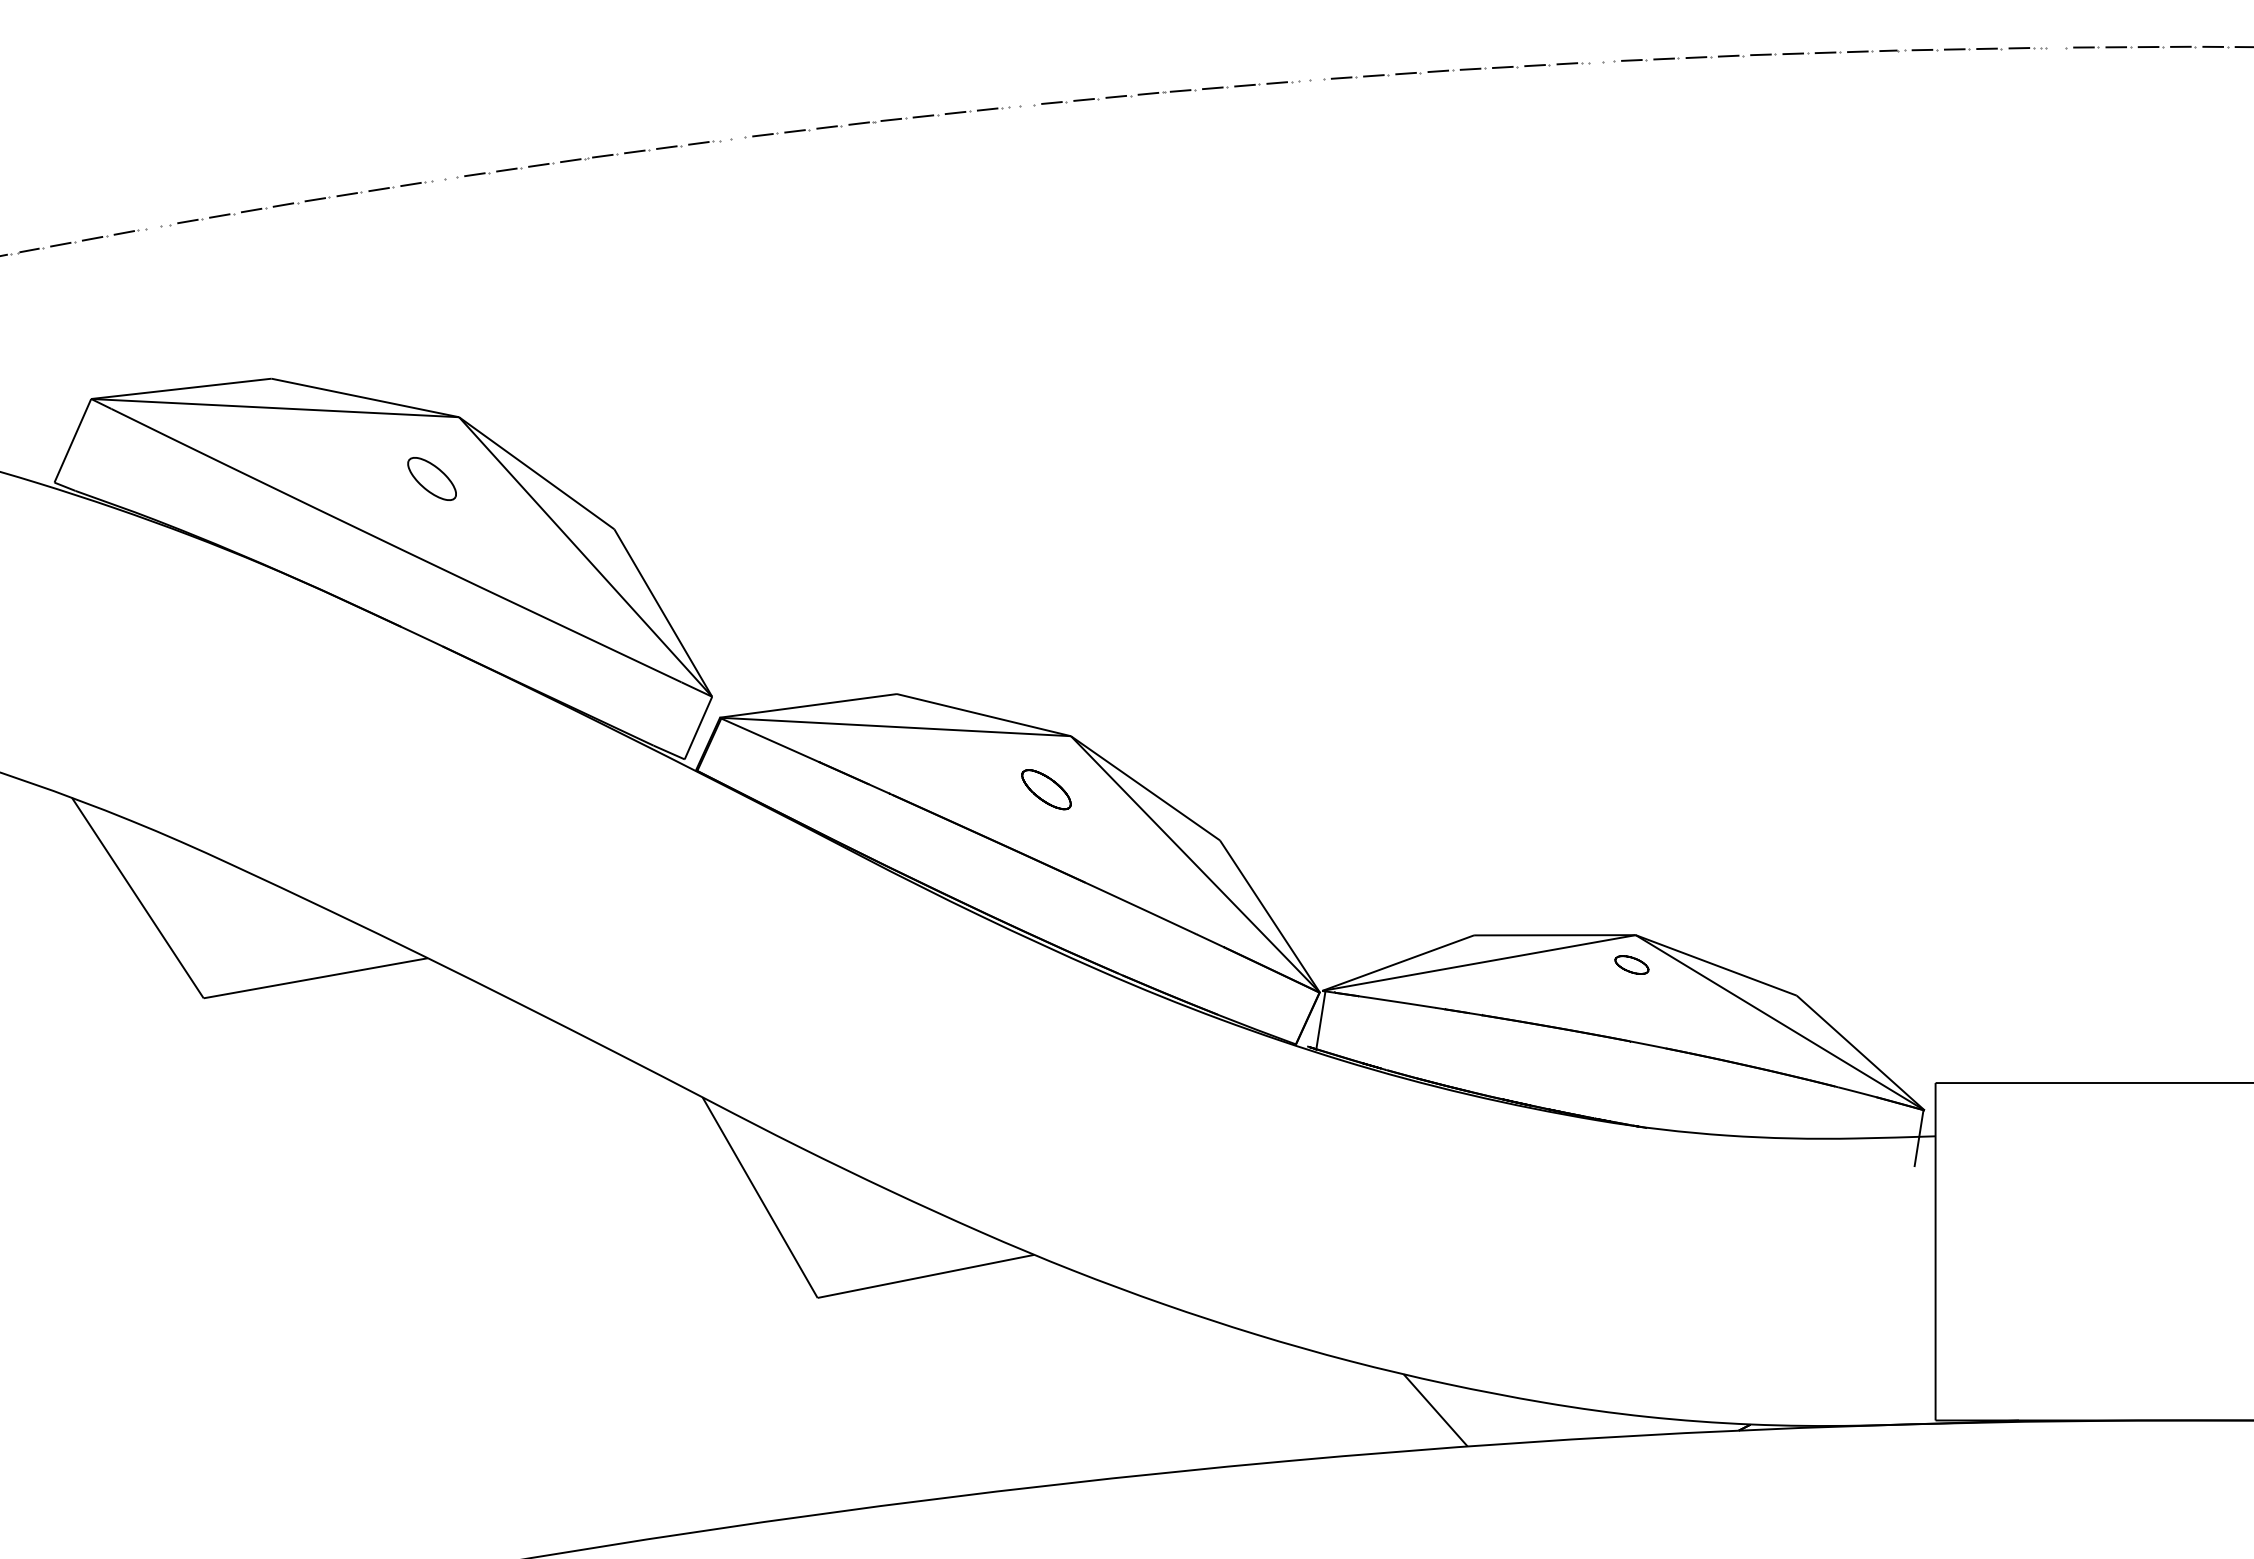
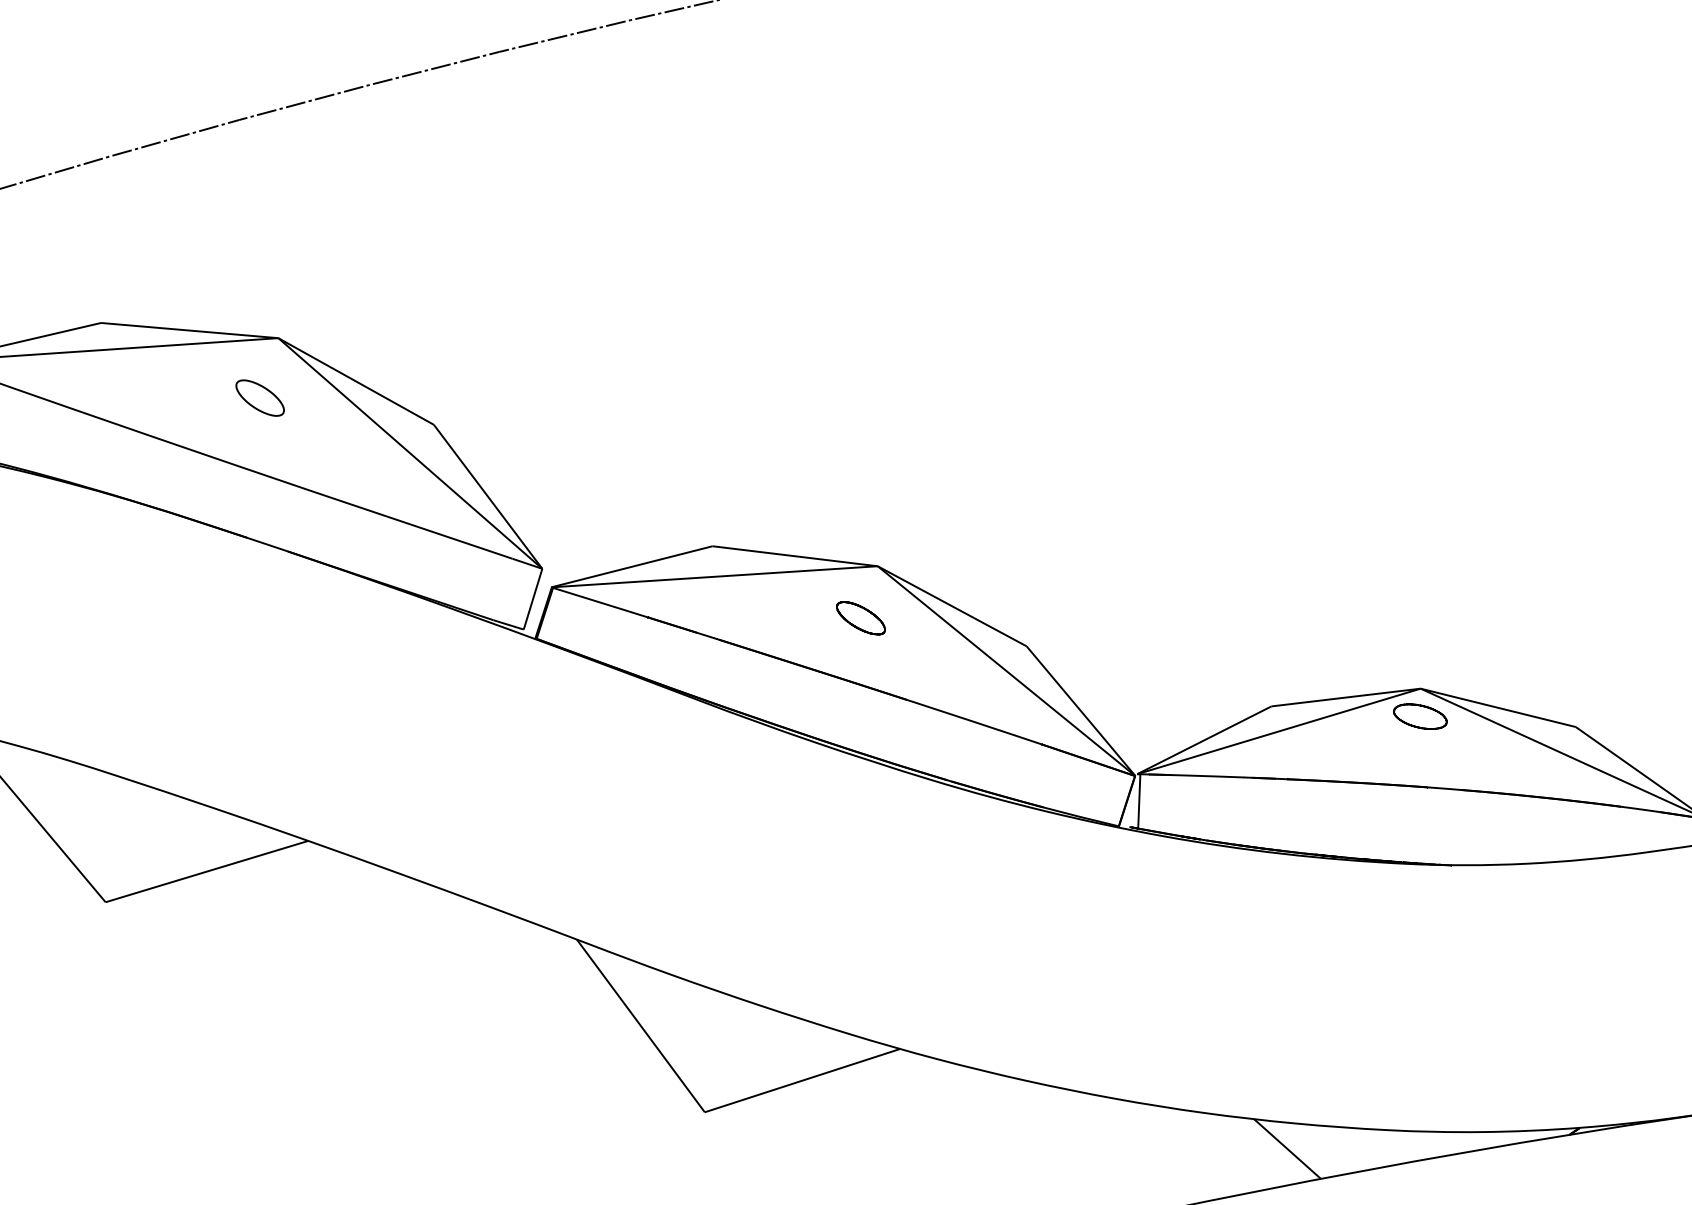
part: (1631, 964) -> (1419, 716), size x1.67

